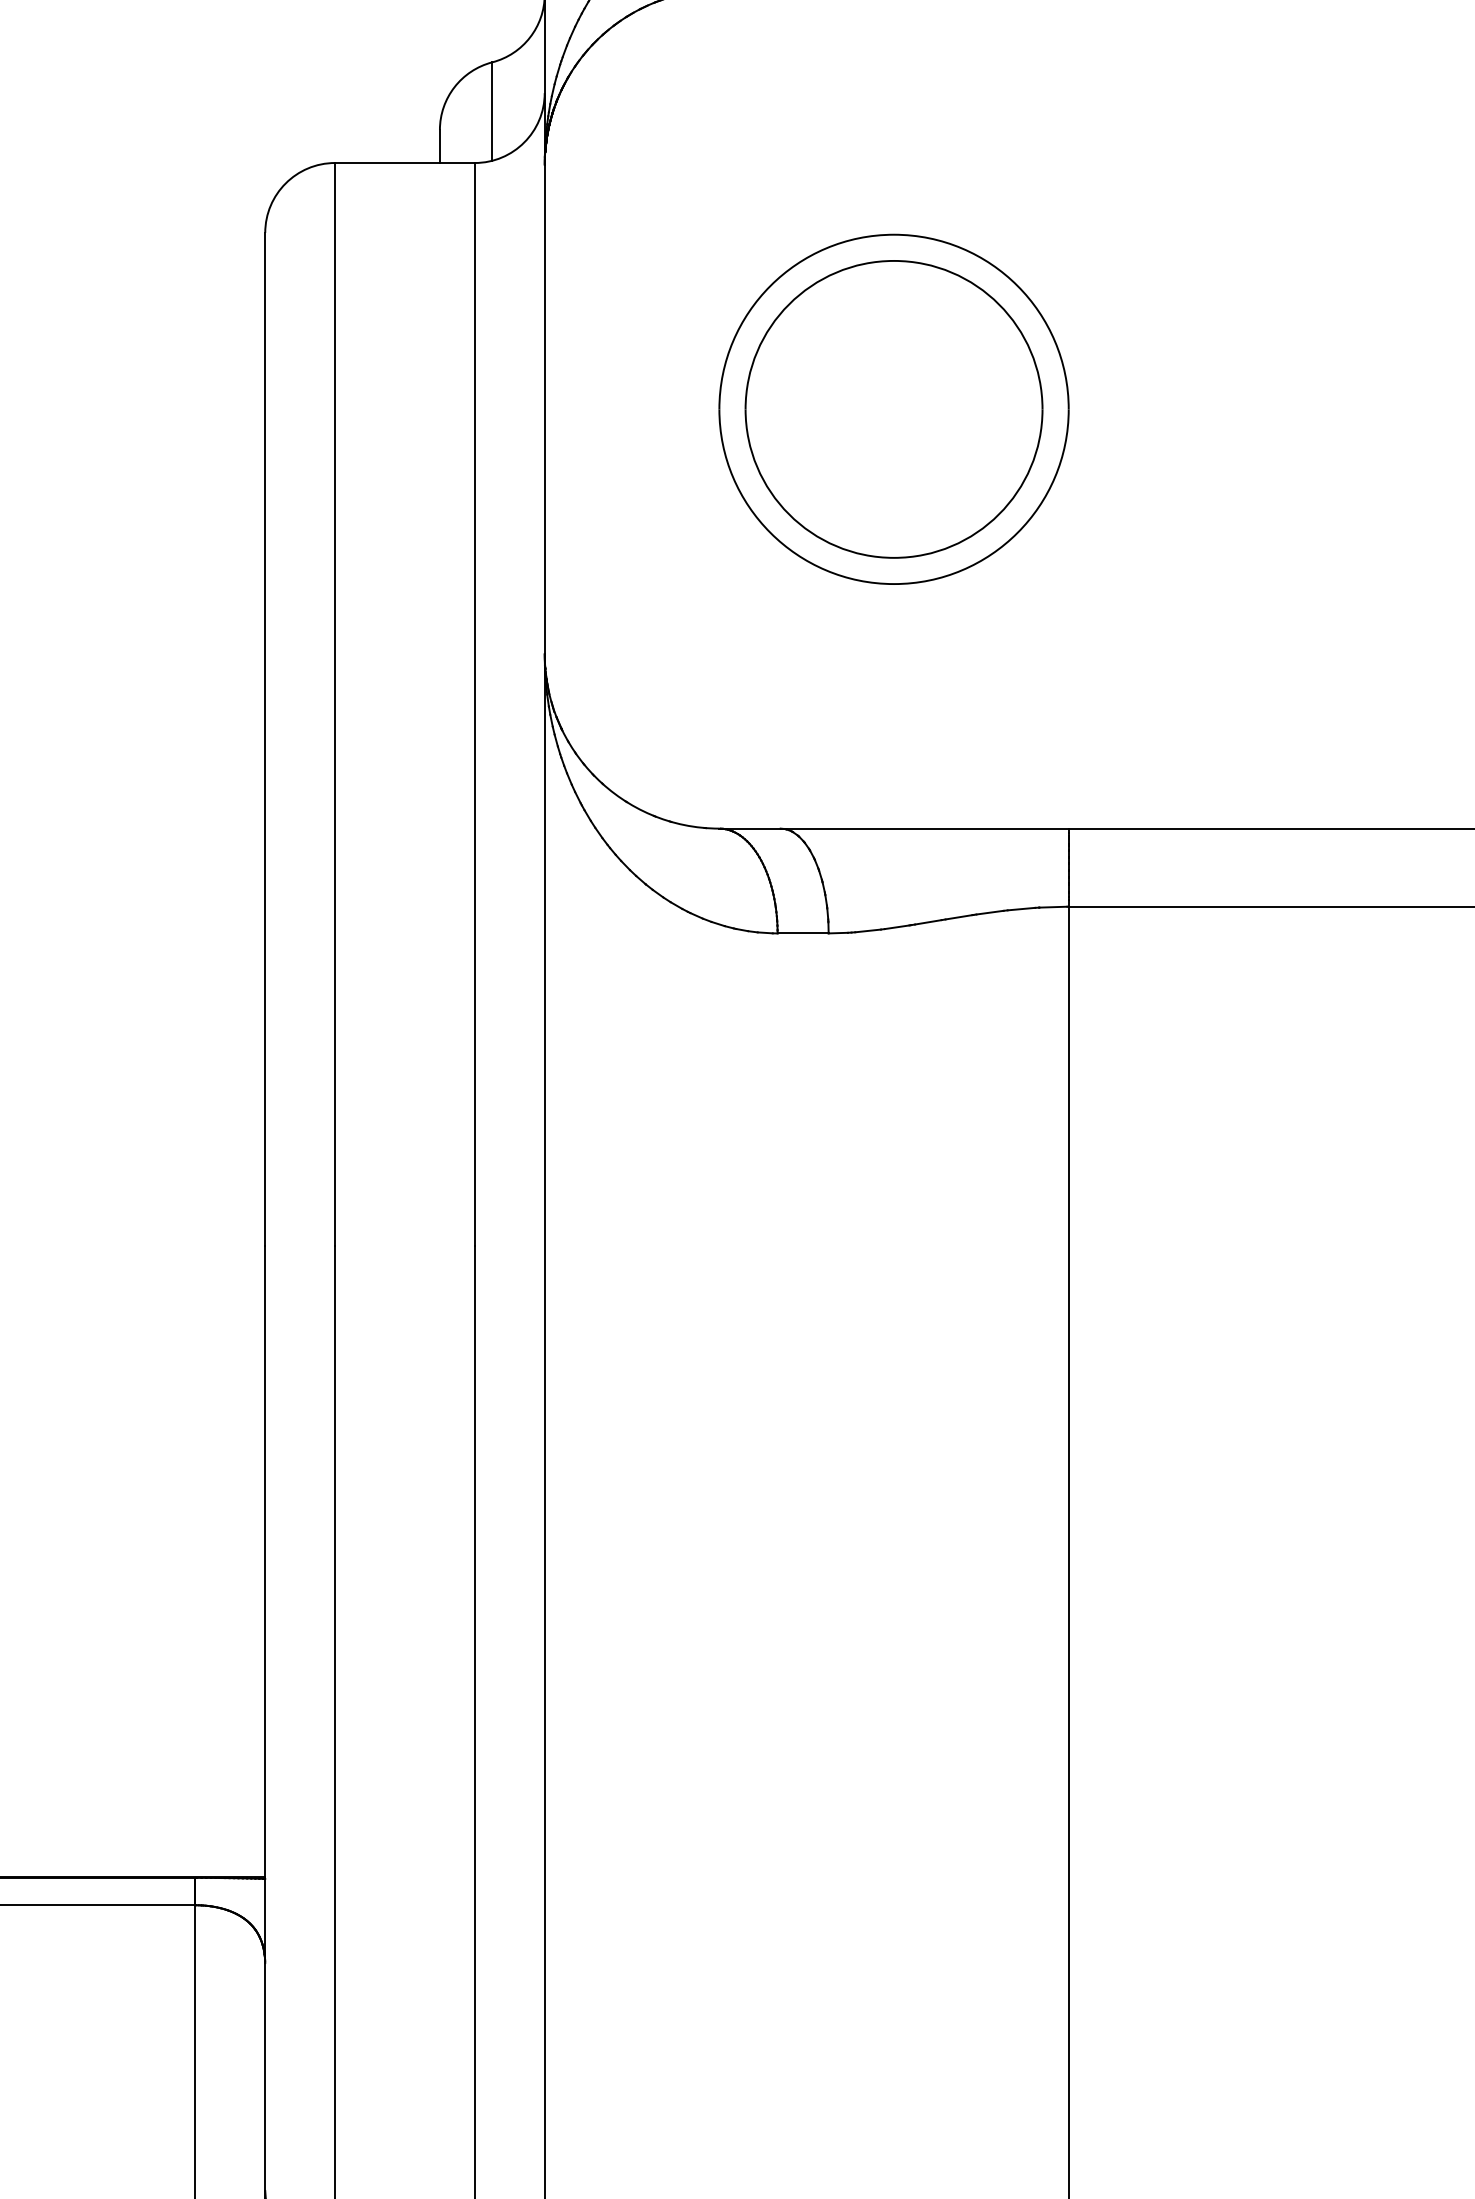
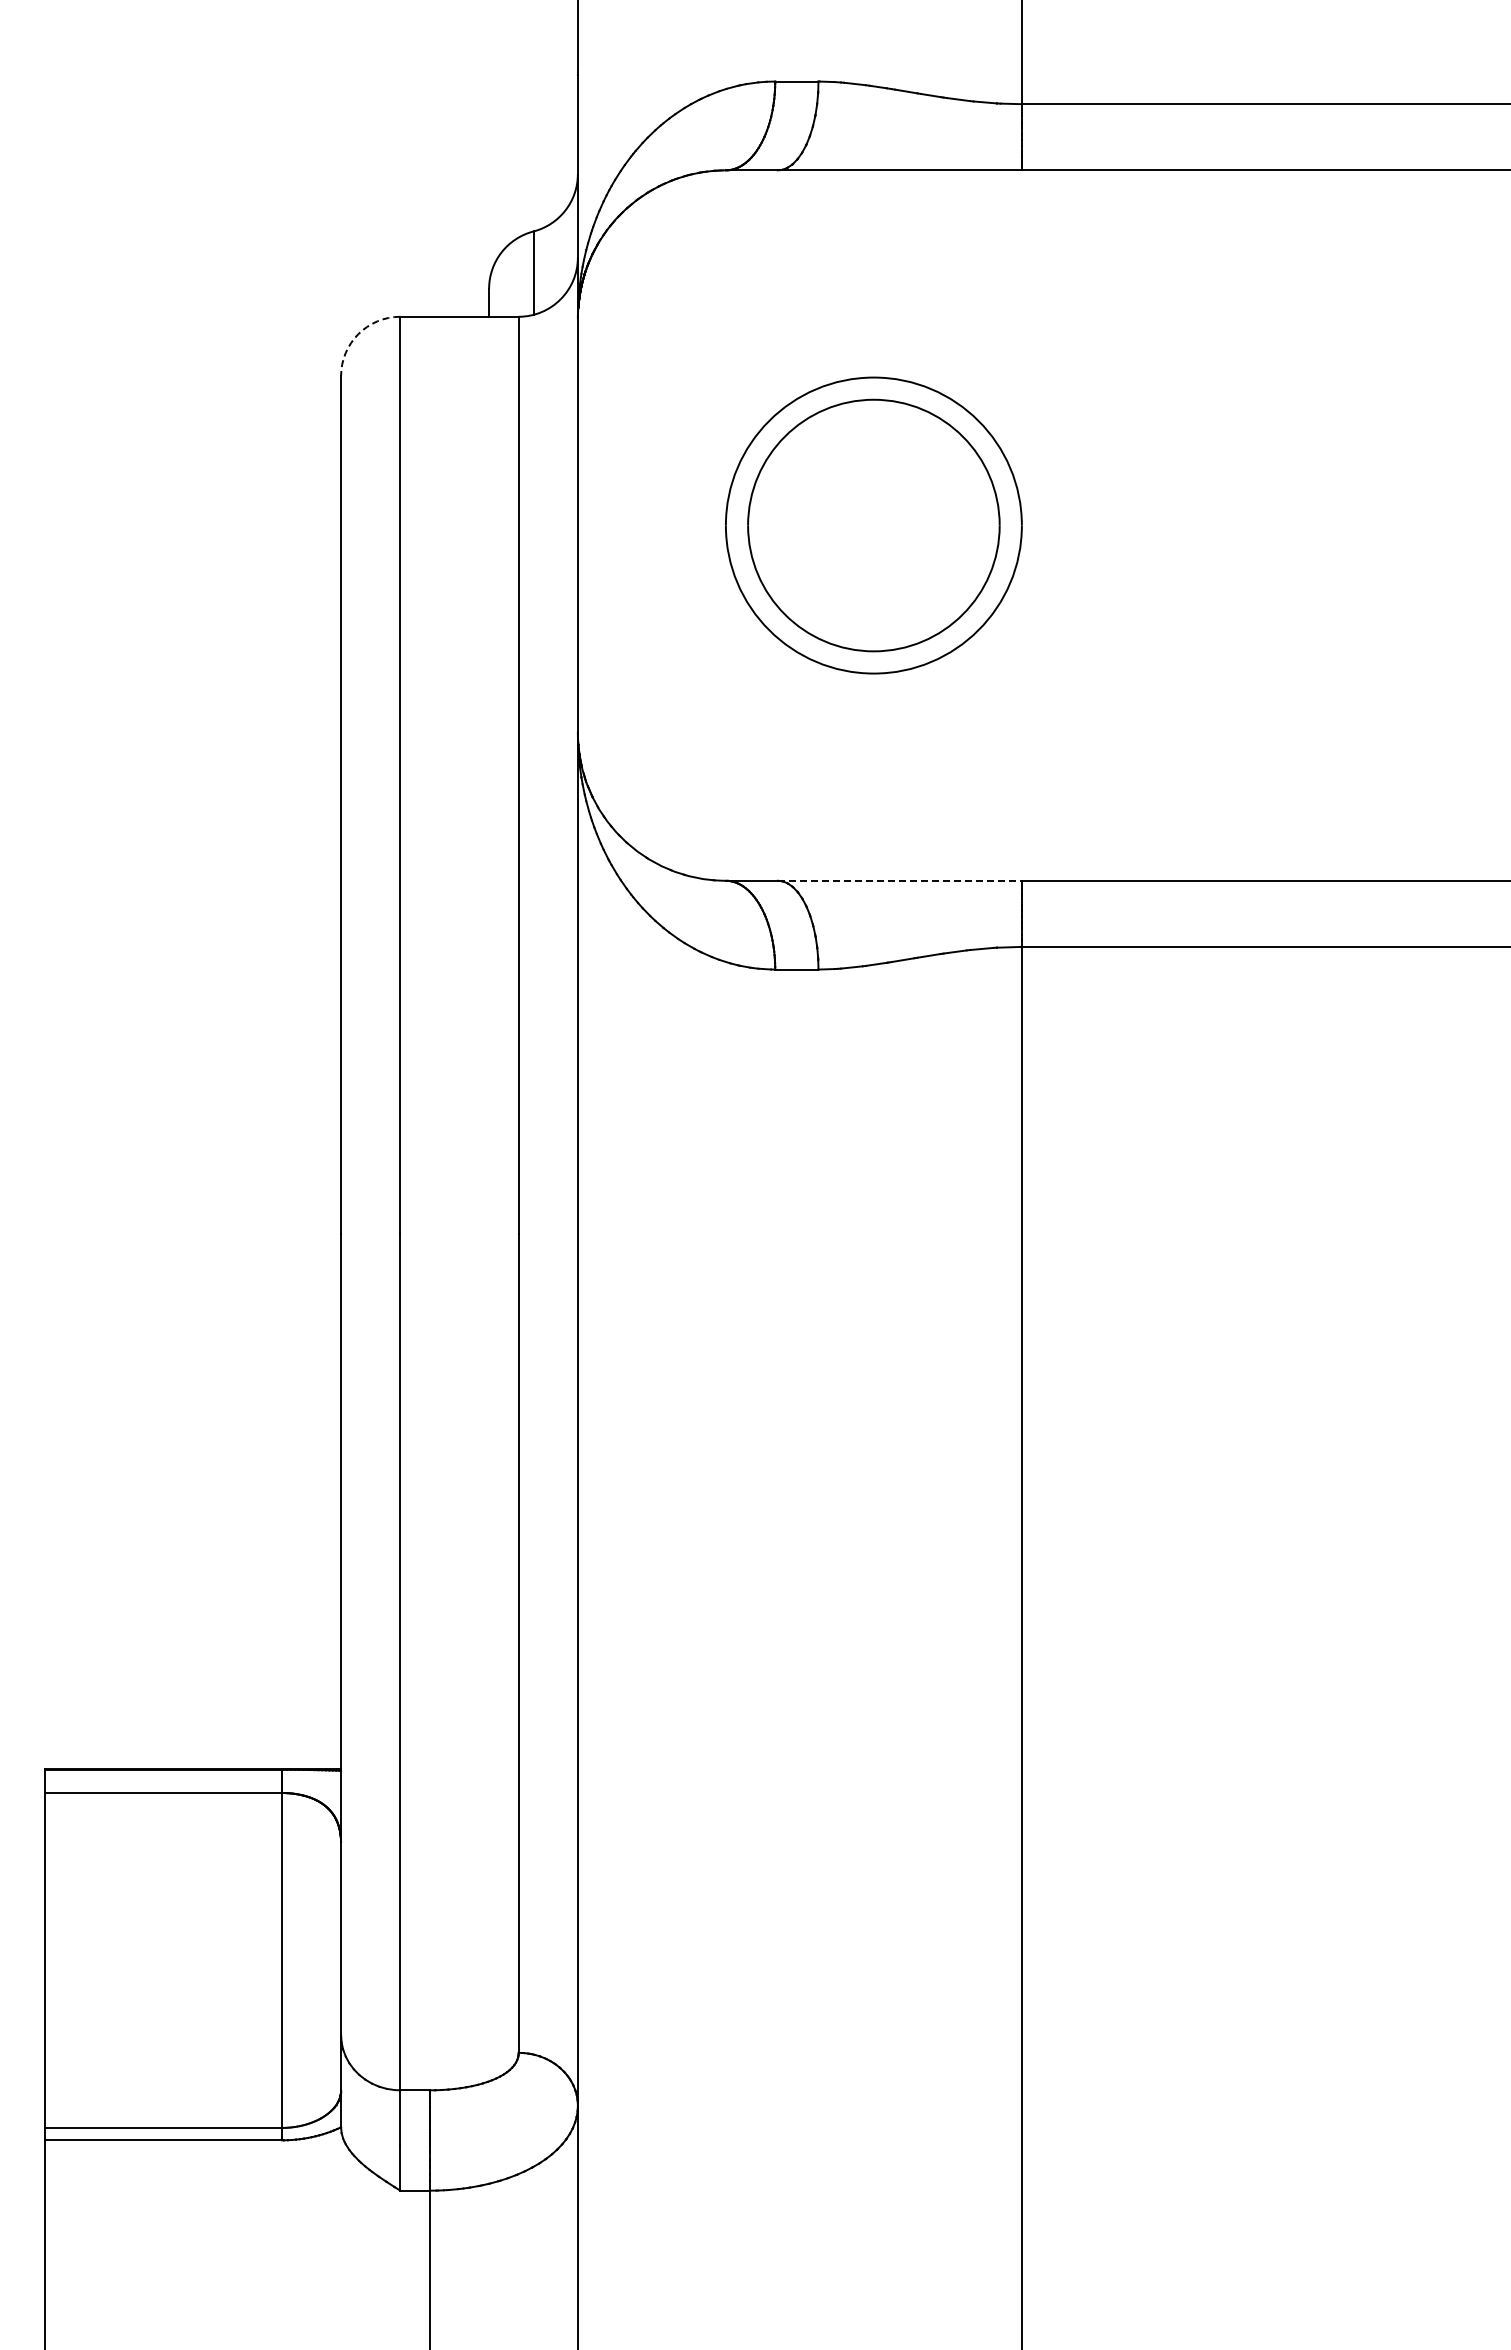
arc: (285, 183) -> (358, 334), solid -> dashed
line: (925, 828) -> (900, 880), solid -> dashed

